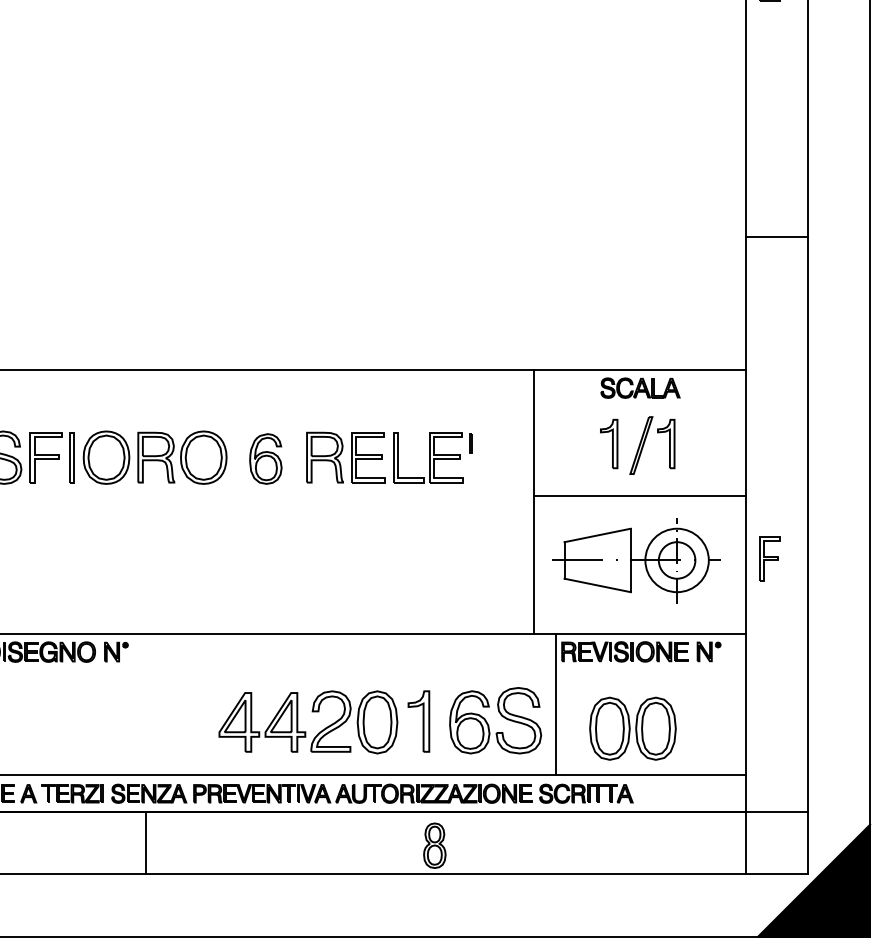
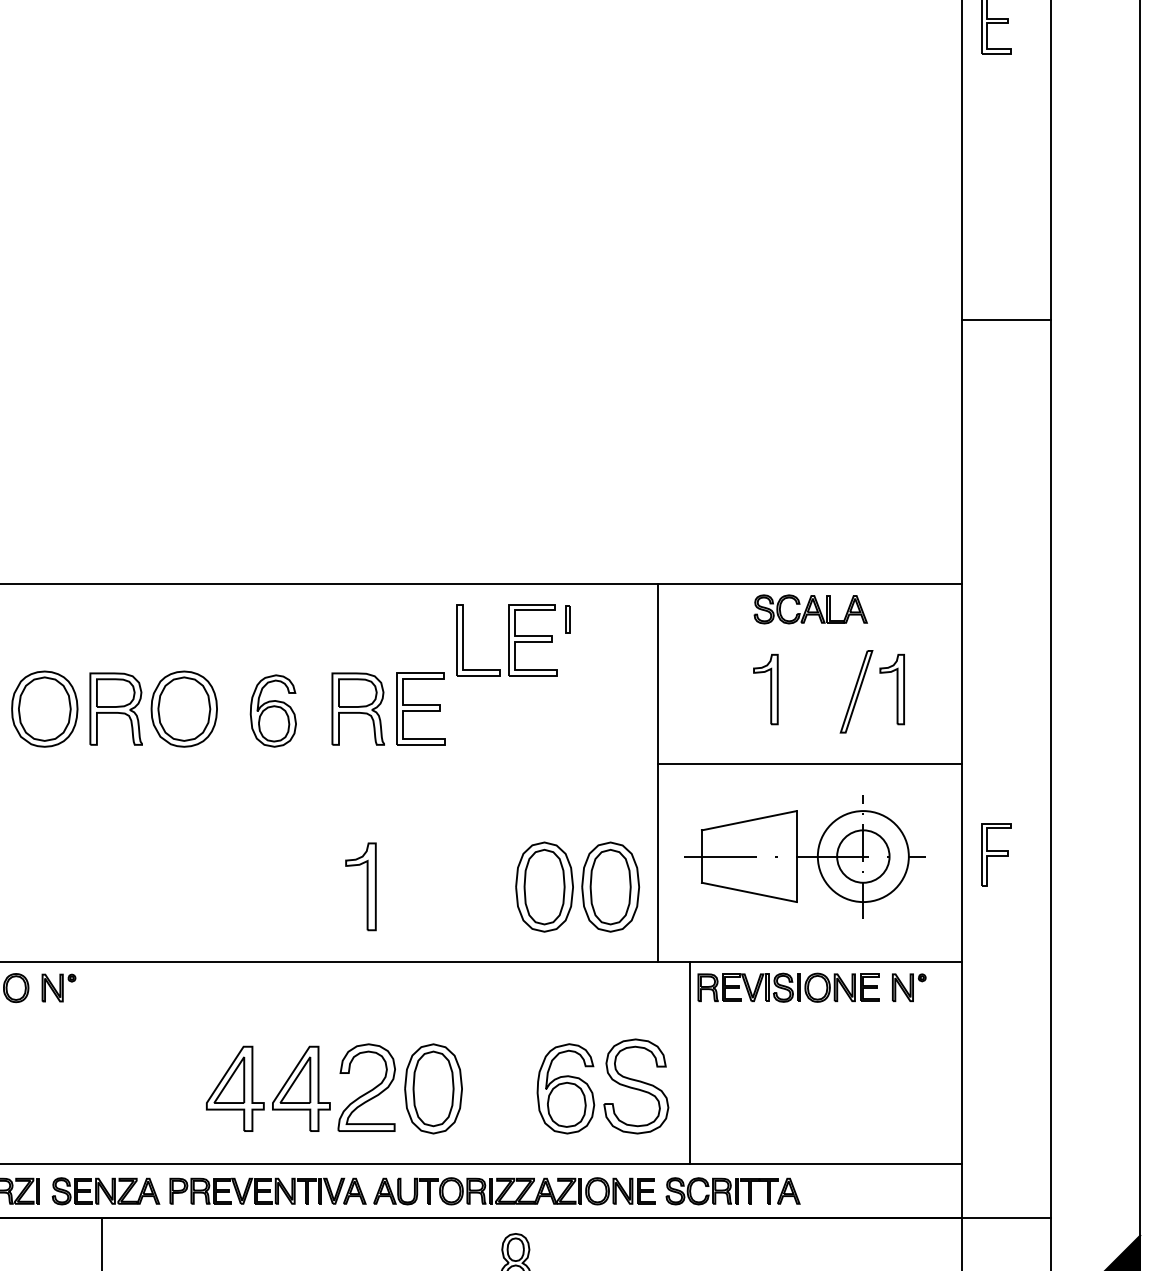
line: (776, 237) -> (1005, 320), moved
part: (644, 445) -> (861, 691), moved
part: (432, 457) -> (512, 640), moved
part: (418, 721) -> (360, 886), moved
part: (632, 728) -> (576, 886), moved

